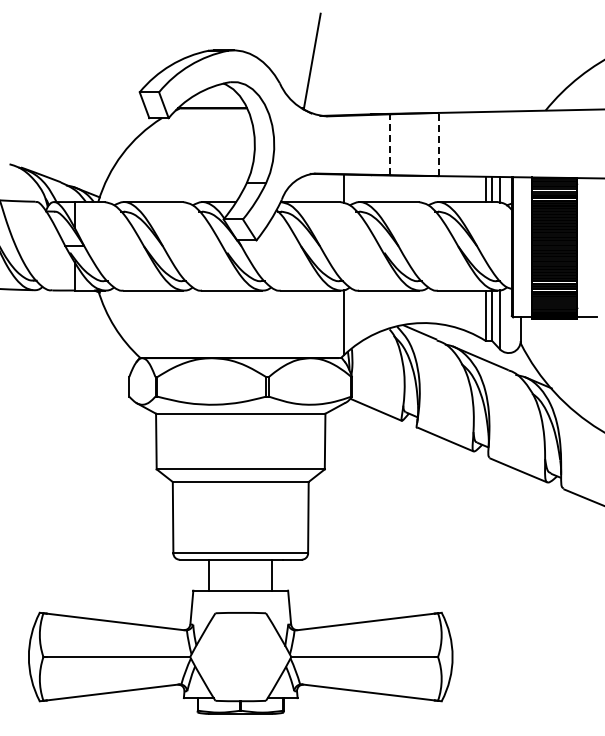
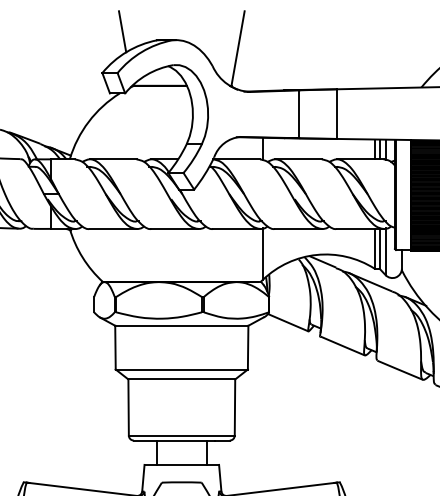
line: (165, 39) -> (122, 31), added
line: (390, 144) -> (299, 114), dashed -> solid
line: (438, 144) -> (337, 114), dashed -> solid

